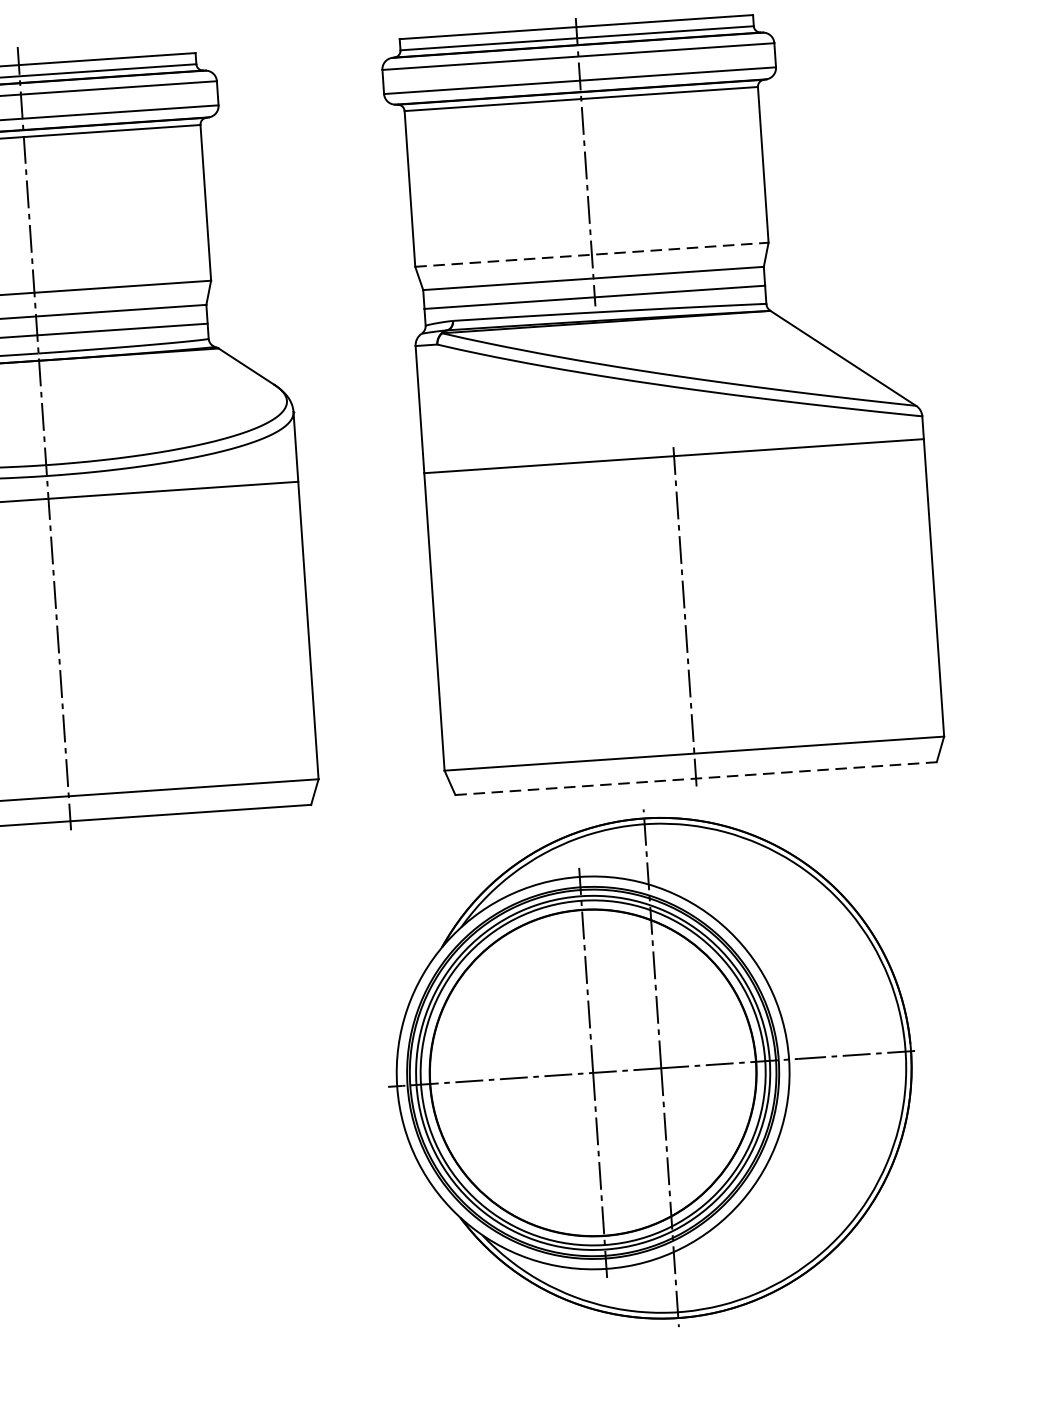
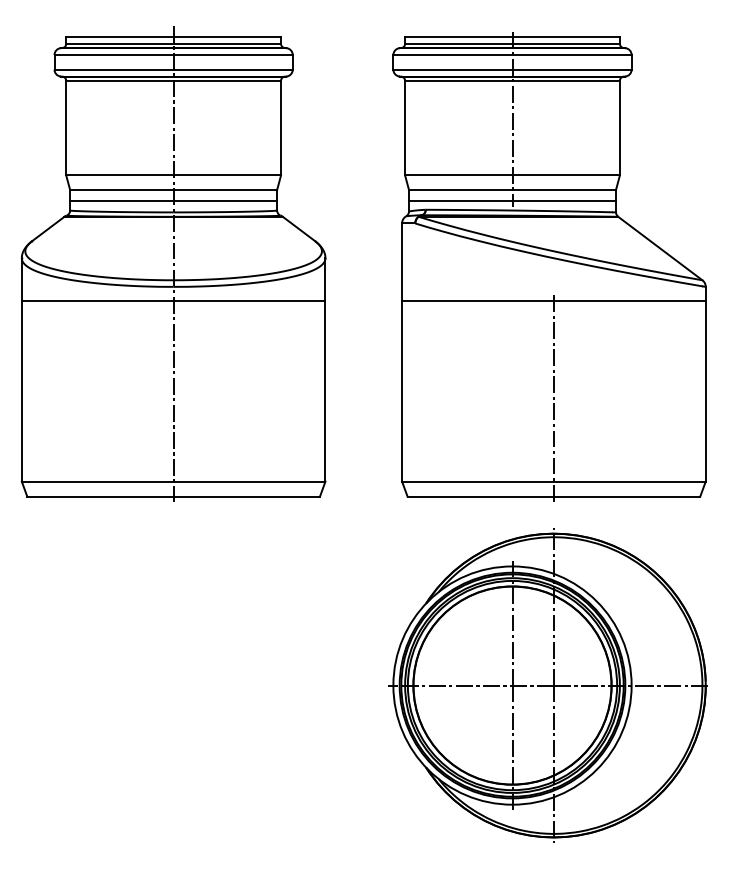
line: (593, 254) -> (513, 175), dashed -> solid
line: (696, 778) -> (554, 496), dashed -> solid
part: (650, 1068) -> (547, 685), moved

